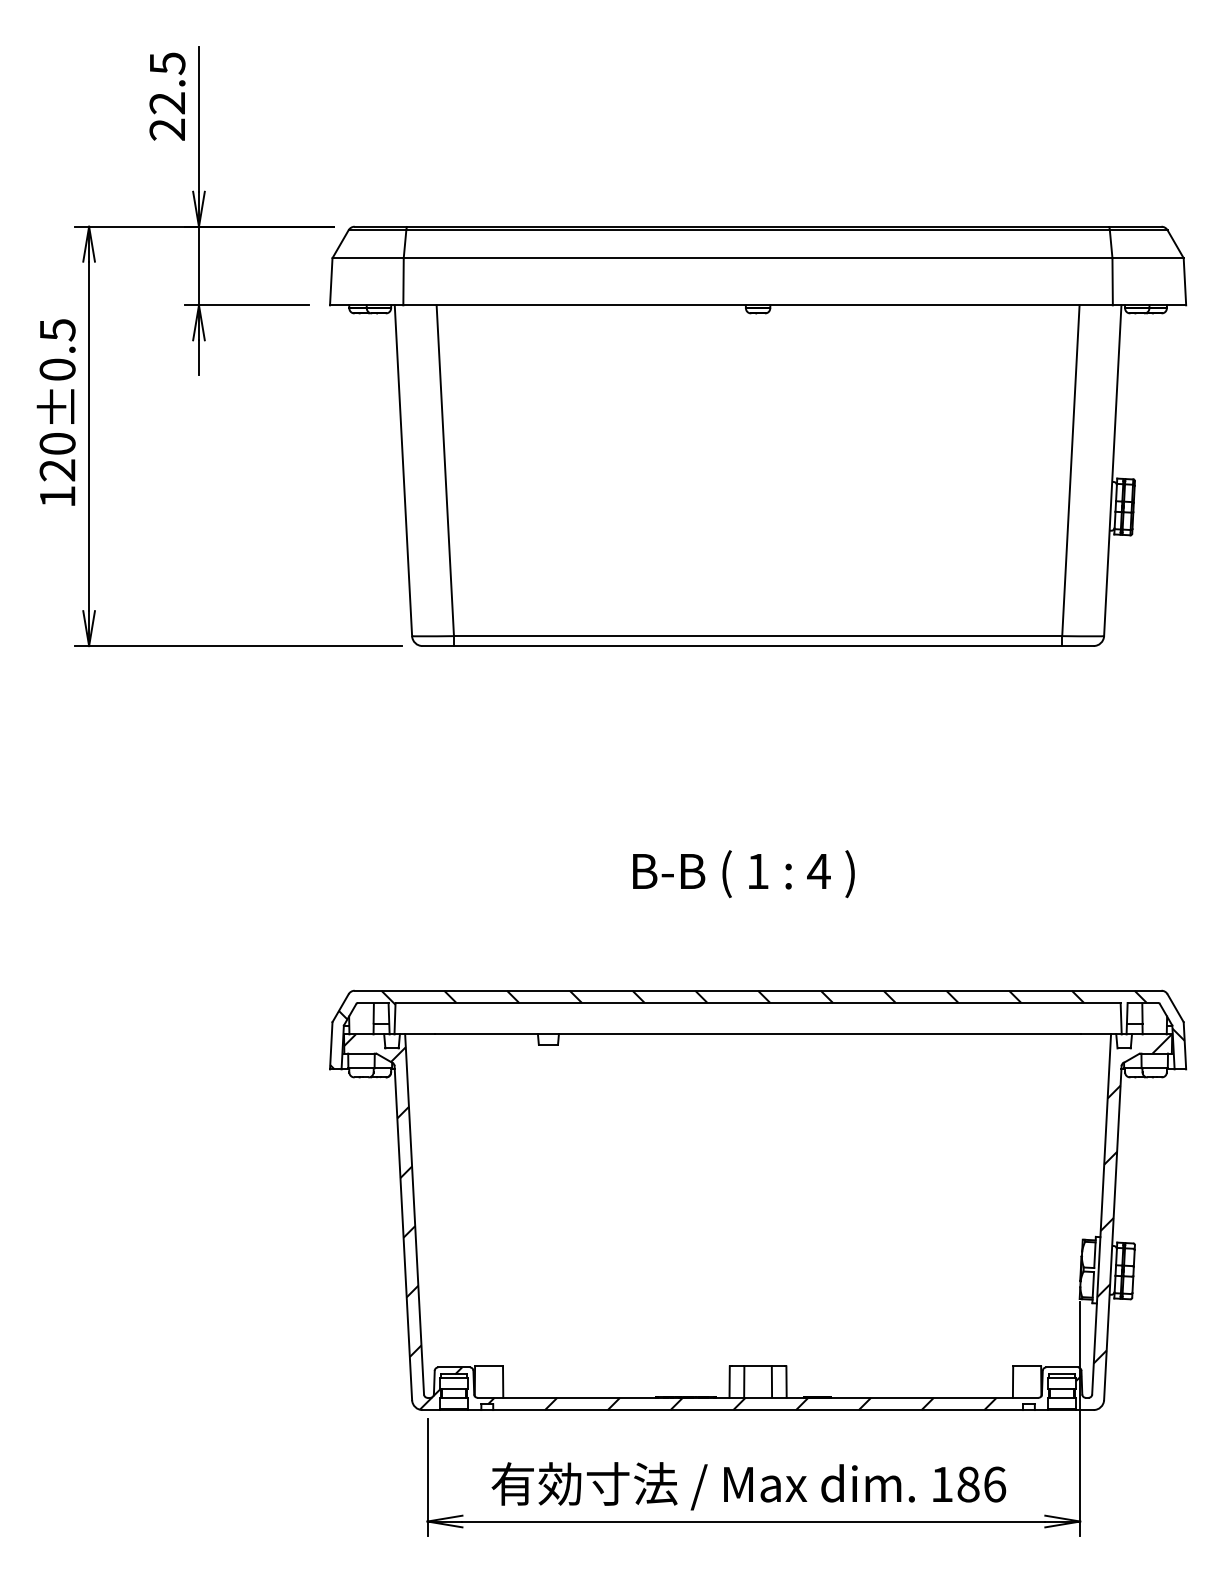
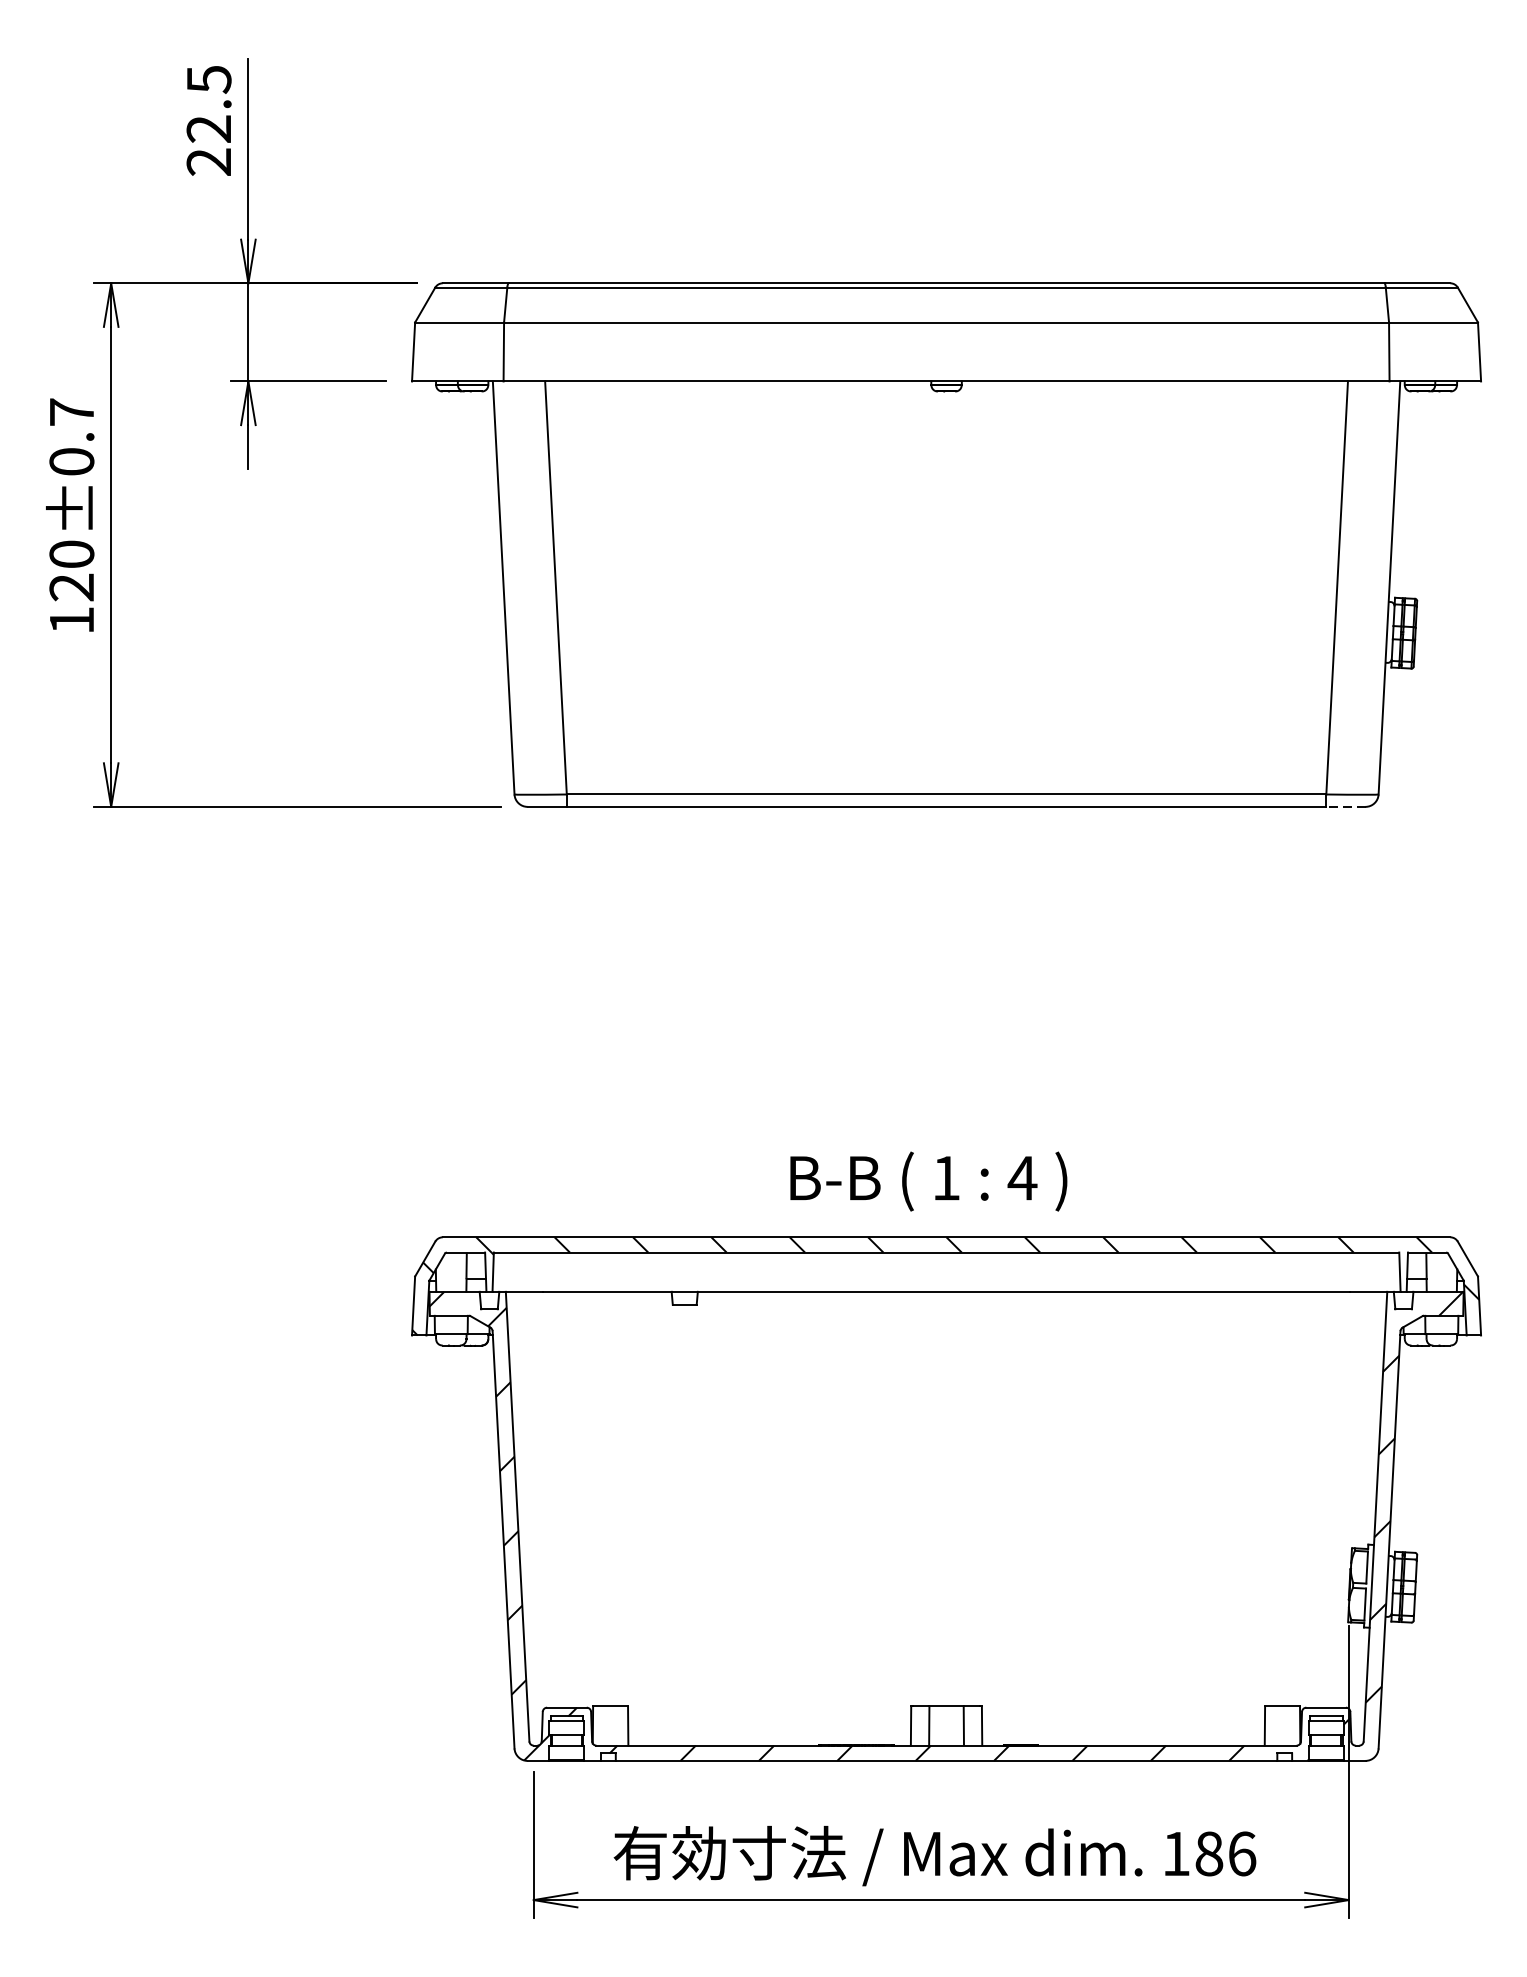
text: (57, 330) -> (71, 412), 120±0.5 -> 120±0.7
line: (1077, 646) -> (1345, 807), solid -> dashed
text: (743, 874) -> (928, 1182), moved

